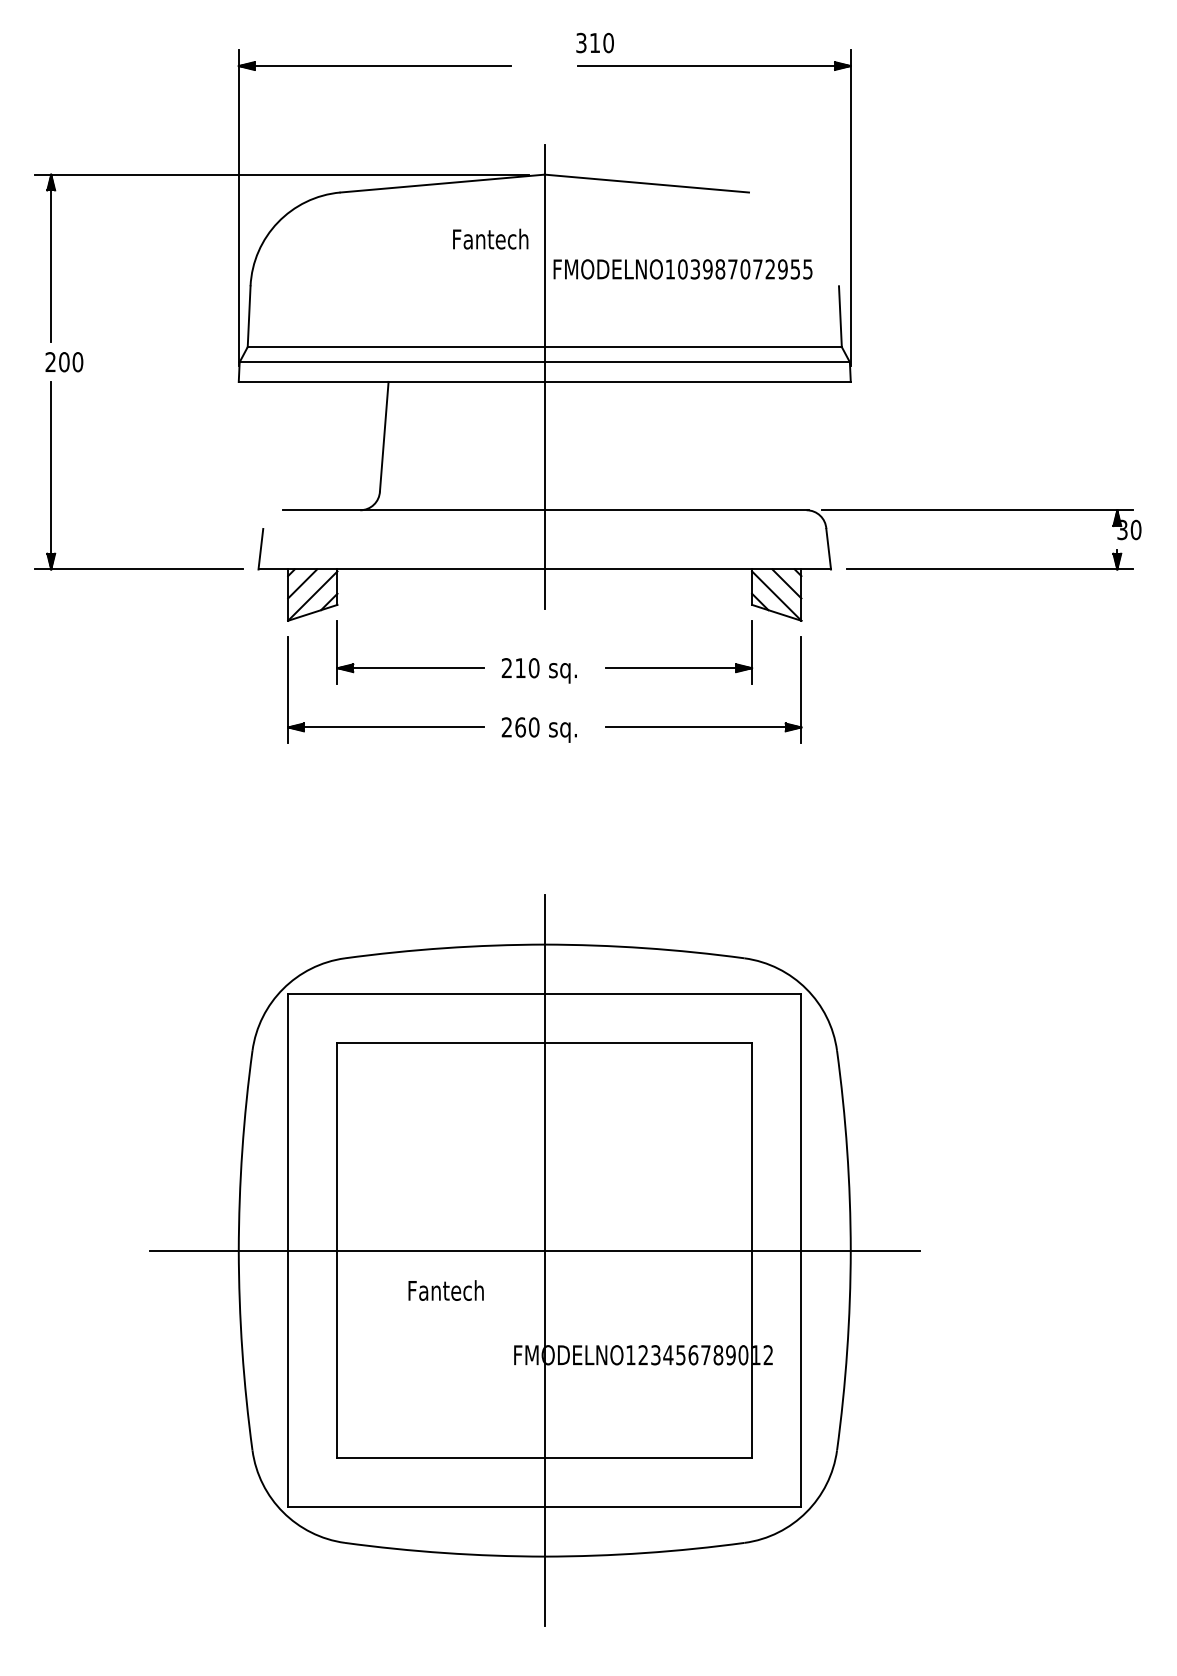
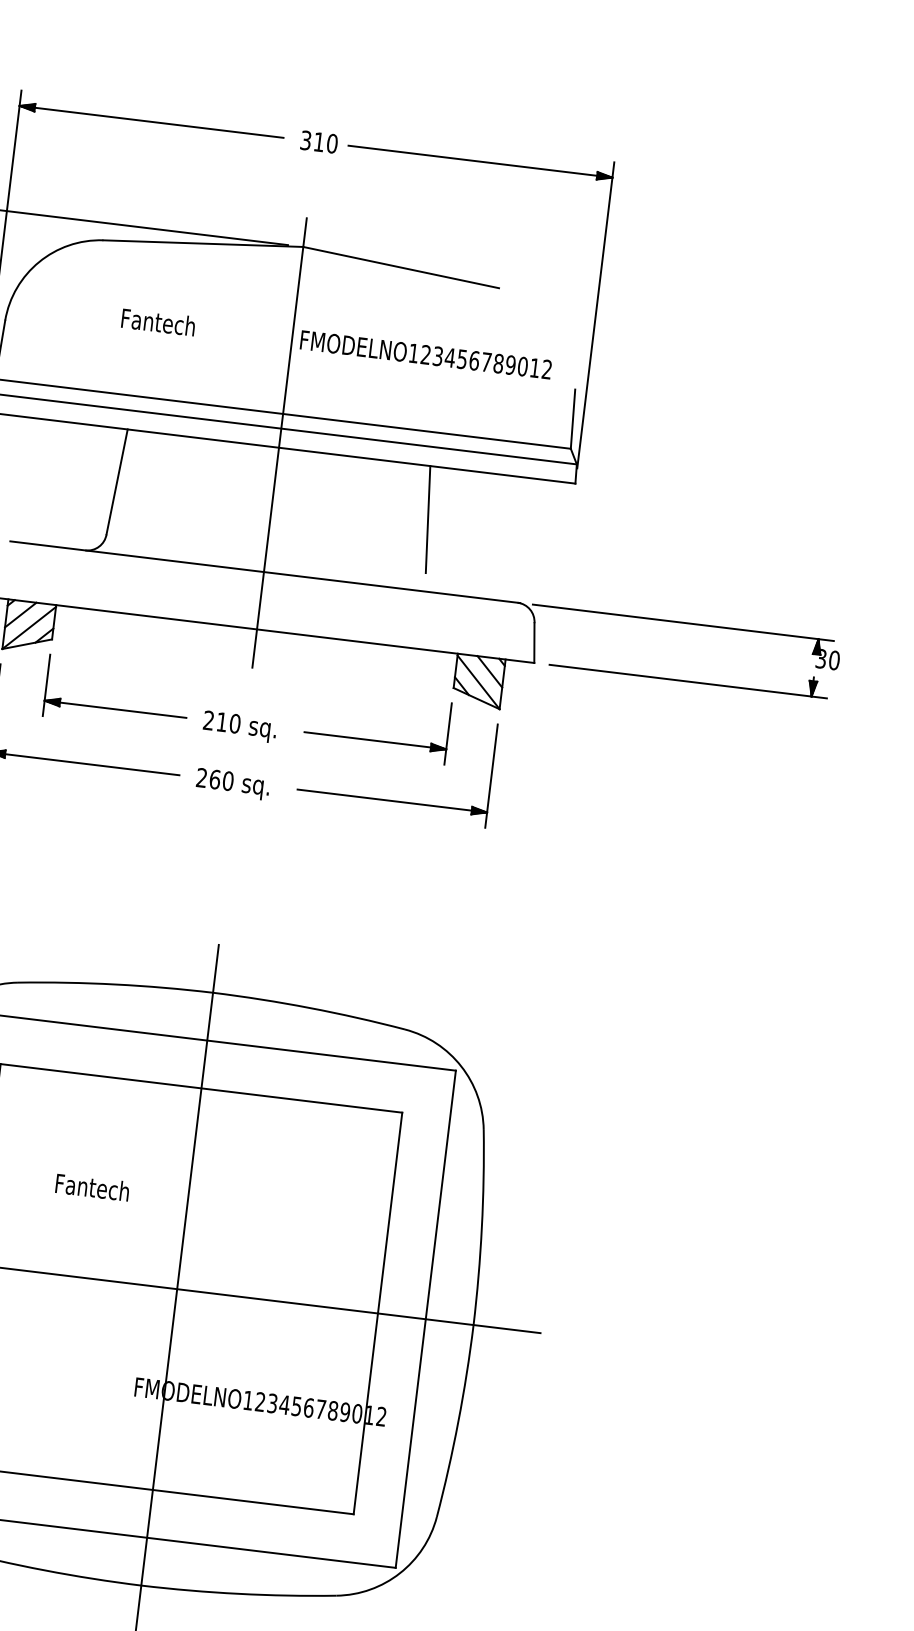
text: (594, 42) -> (318, 141), moved
text: (490, 238) -> (158, 321), moved
text: (745, 269) -> (486, 362), FMODELNO103987072955 -> FMODELNO123456789012
line: (704, 436) -> (427, 519), added
text: (445, 1290) -> (91, 1187), moved

